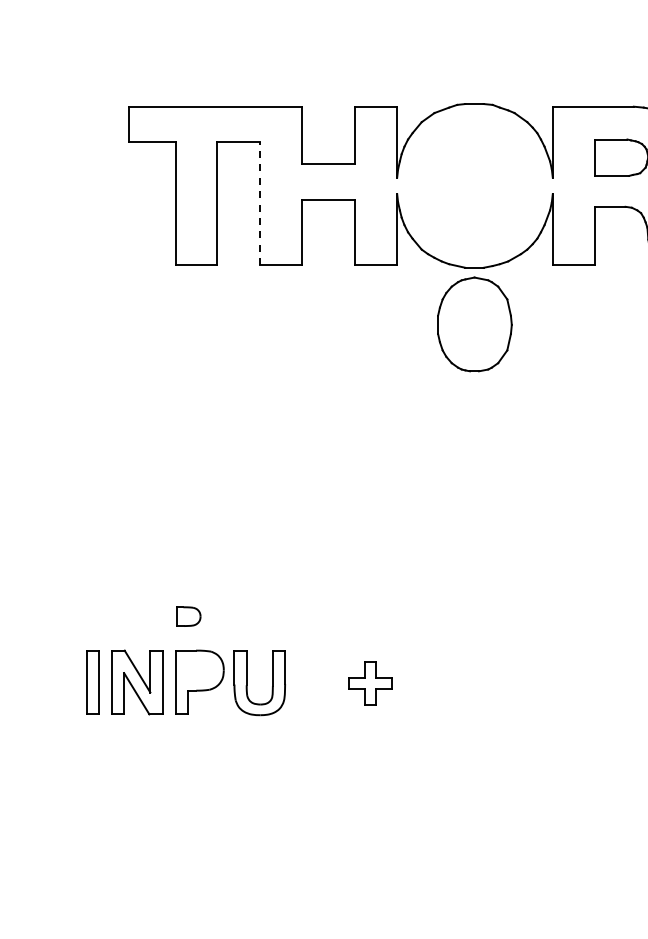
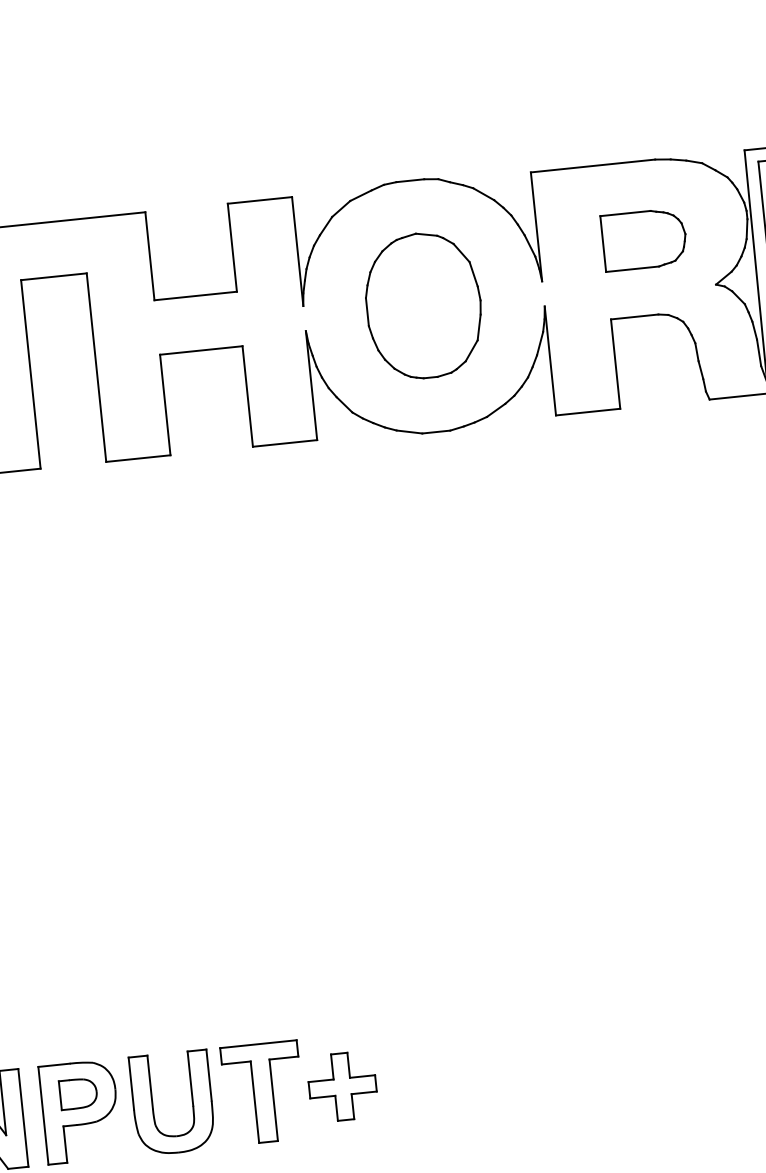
line: (259, 203) -> (96, 367), dashed -> solid
part: (474, 324) -> (423, 305), moved
part: (188, 616) -> (78, 1093), moved
part: (318, 682) -> (262, 1093), added

